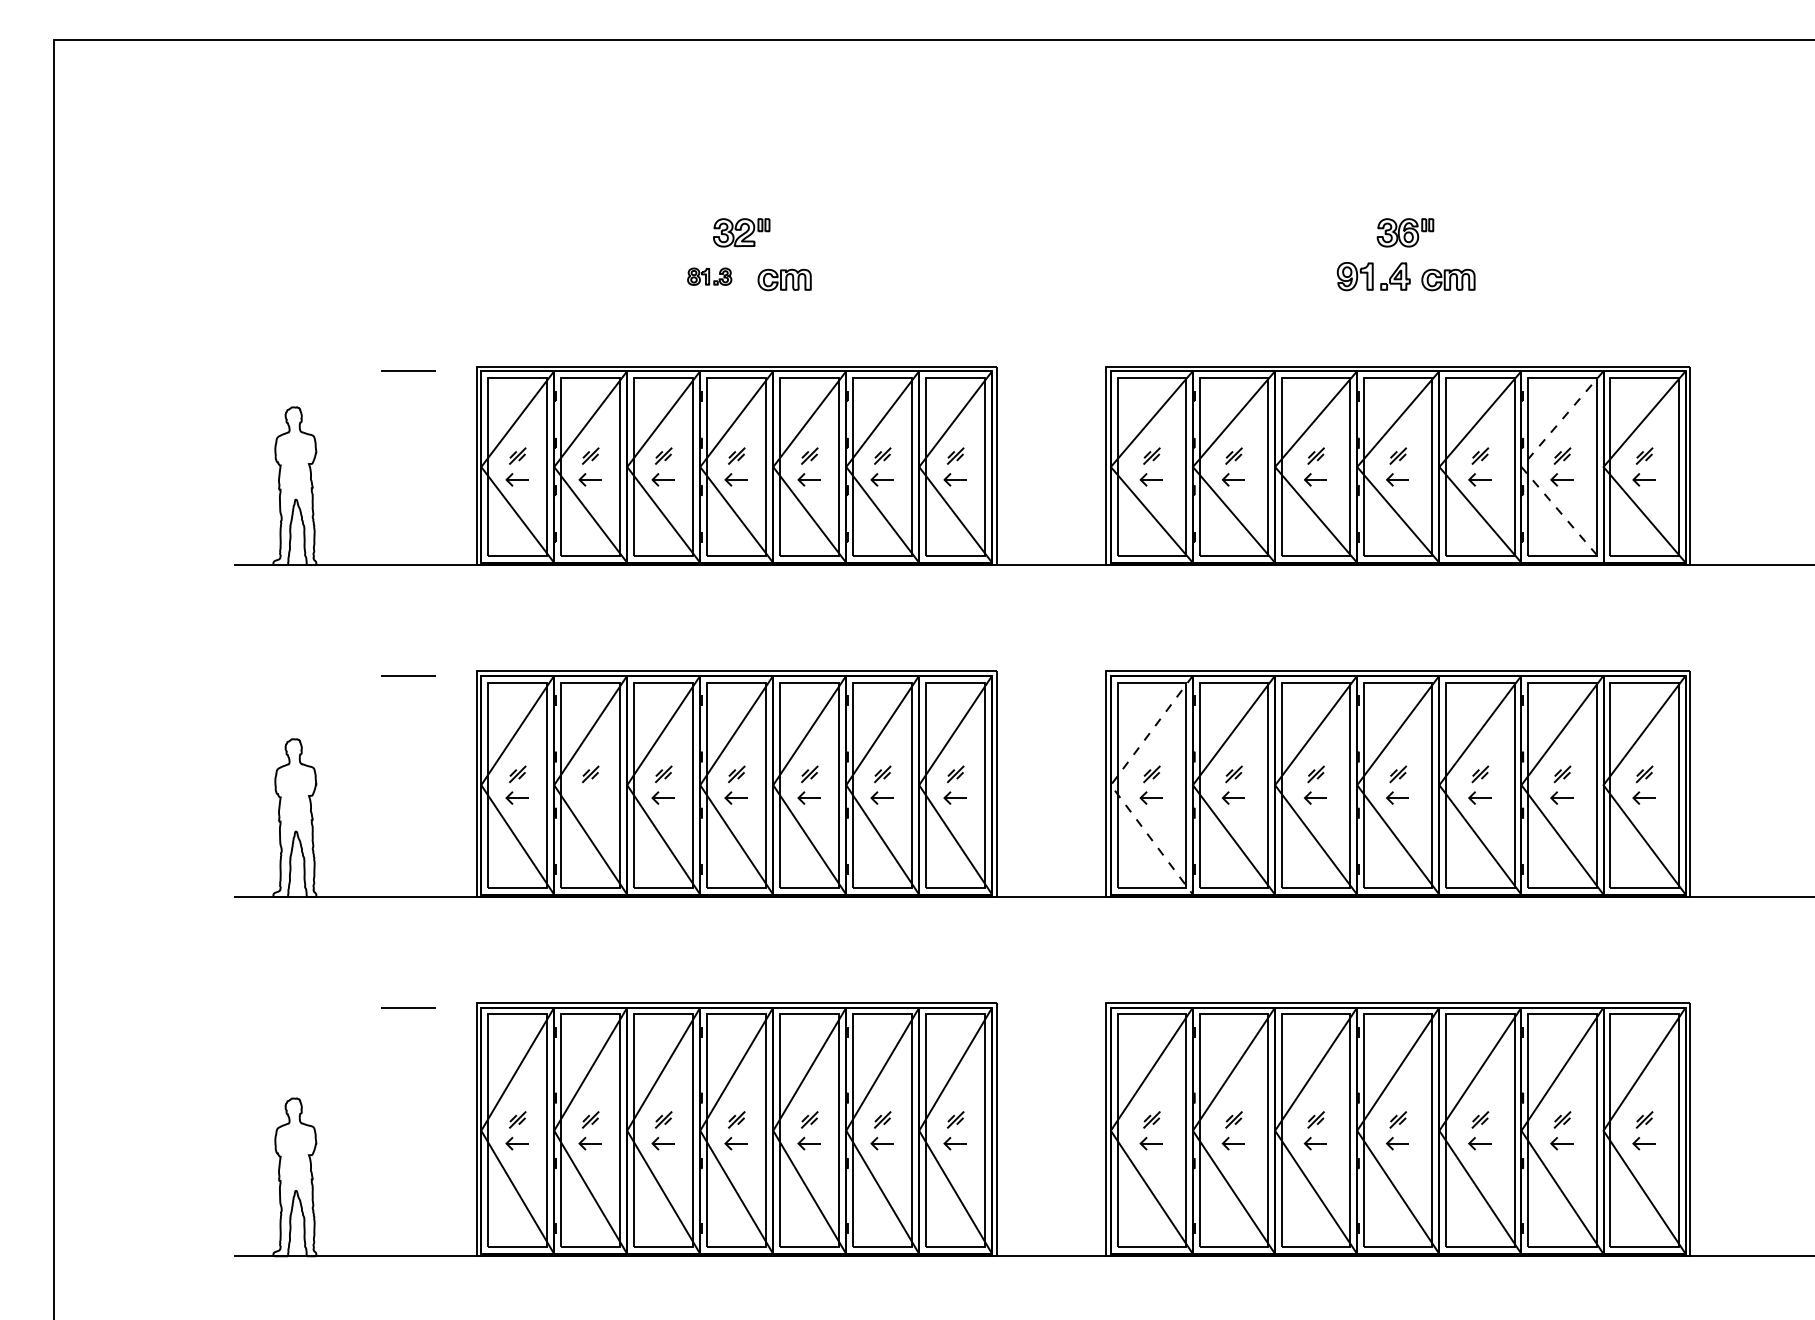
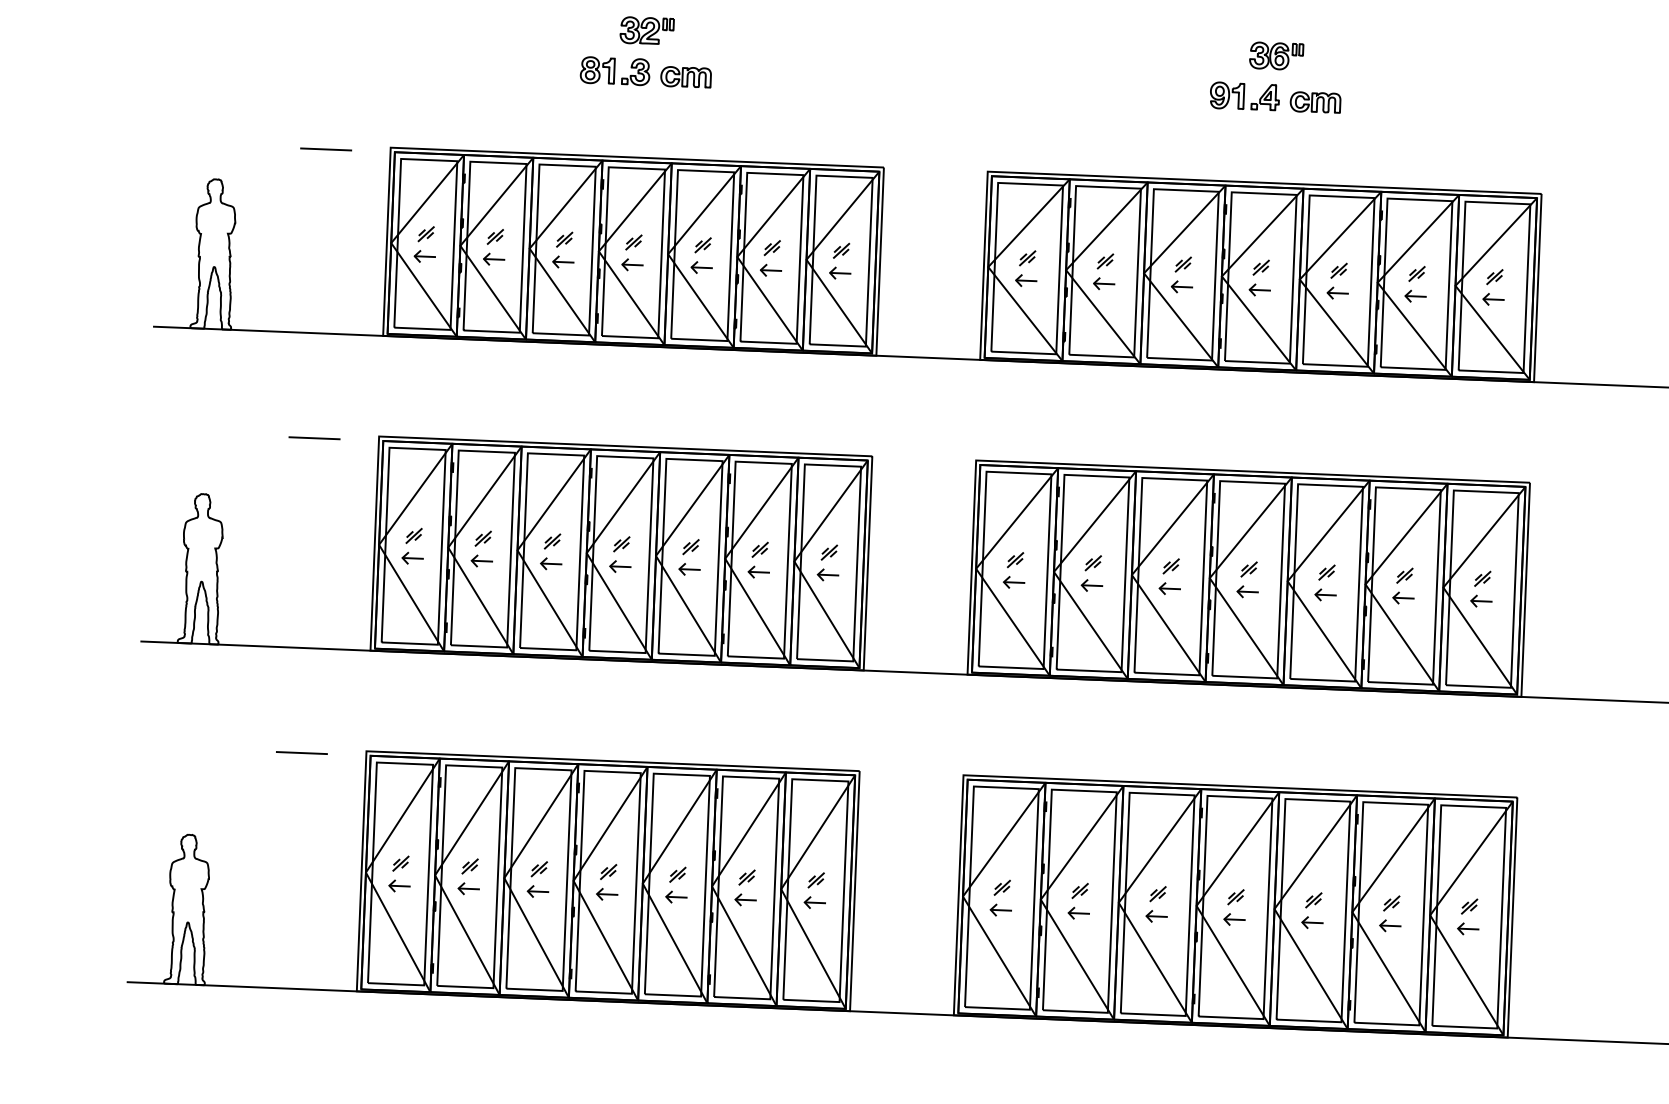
part: (709, 276) -> (614, 71), size x1.67
line: (1521, 467) -> (1377, 283), dashed -> solid
line: (1110, 785) -> (975, 569), dashed -> solid
part: (589, 797) -> (481, 560), added

